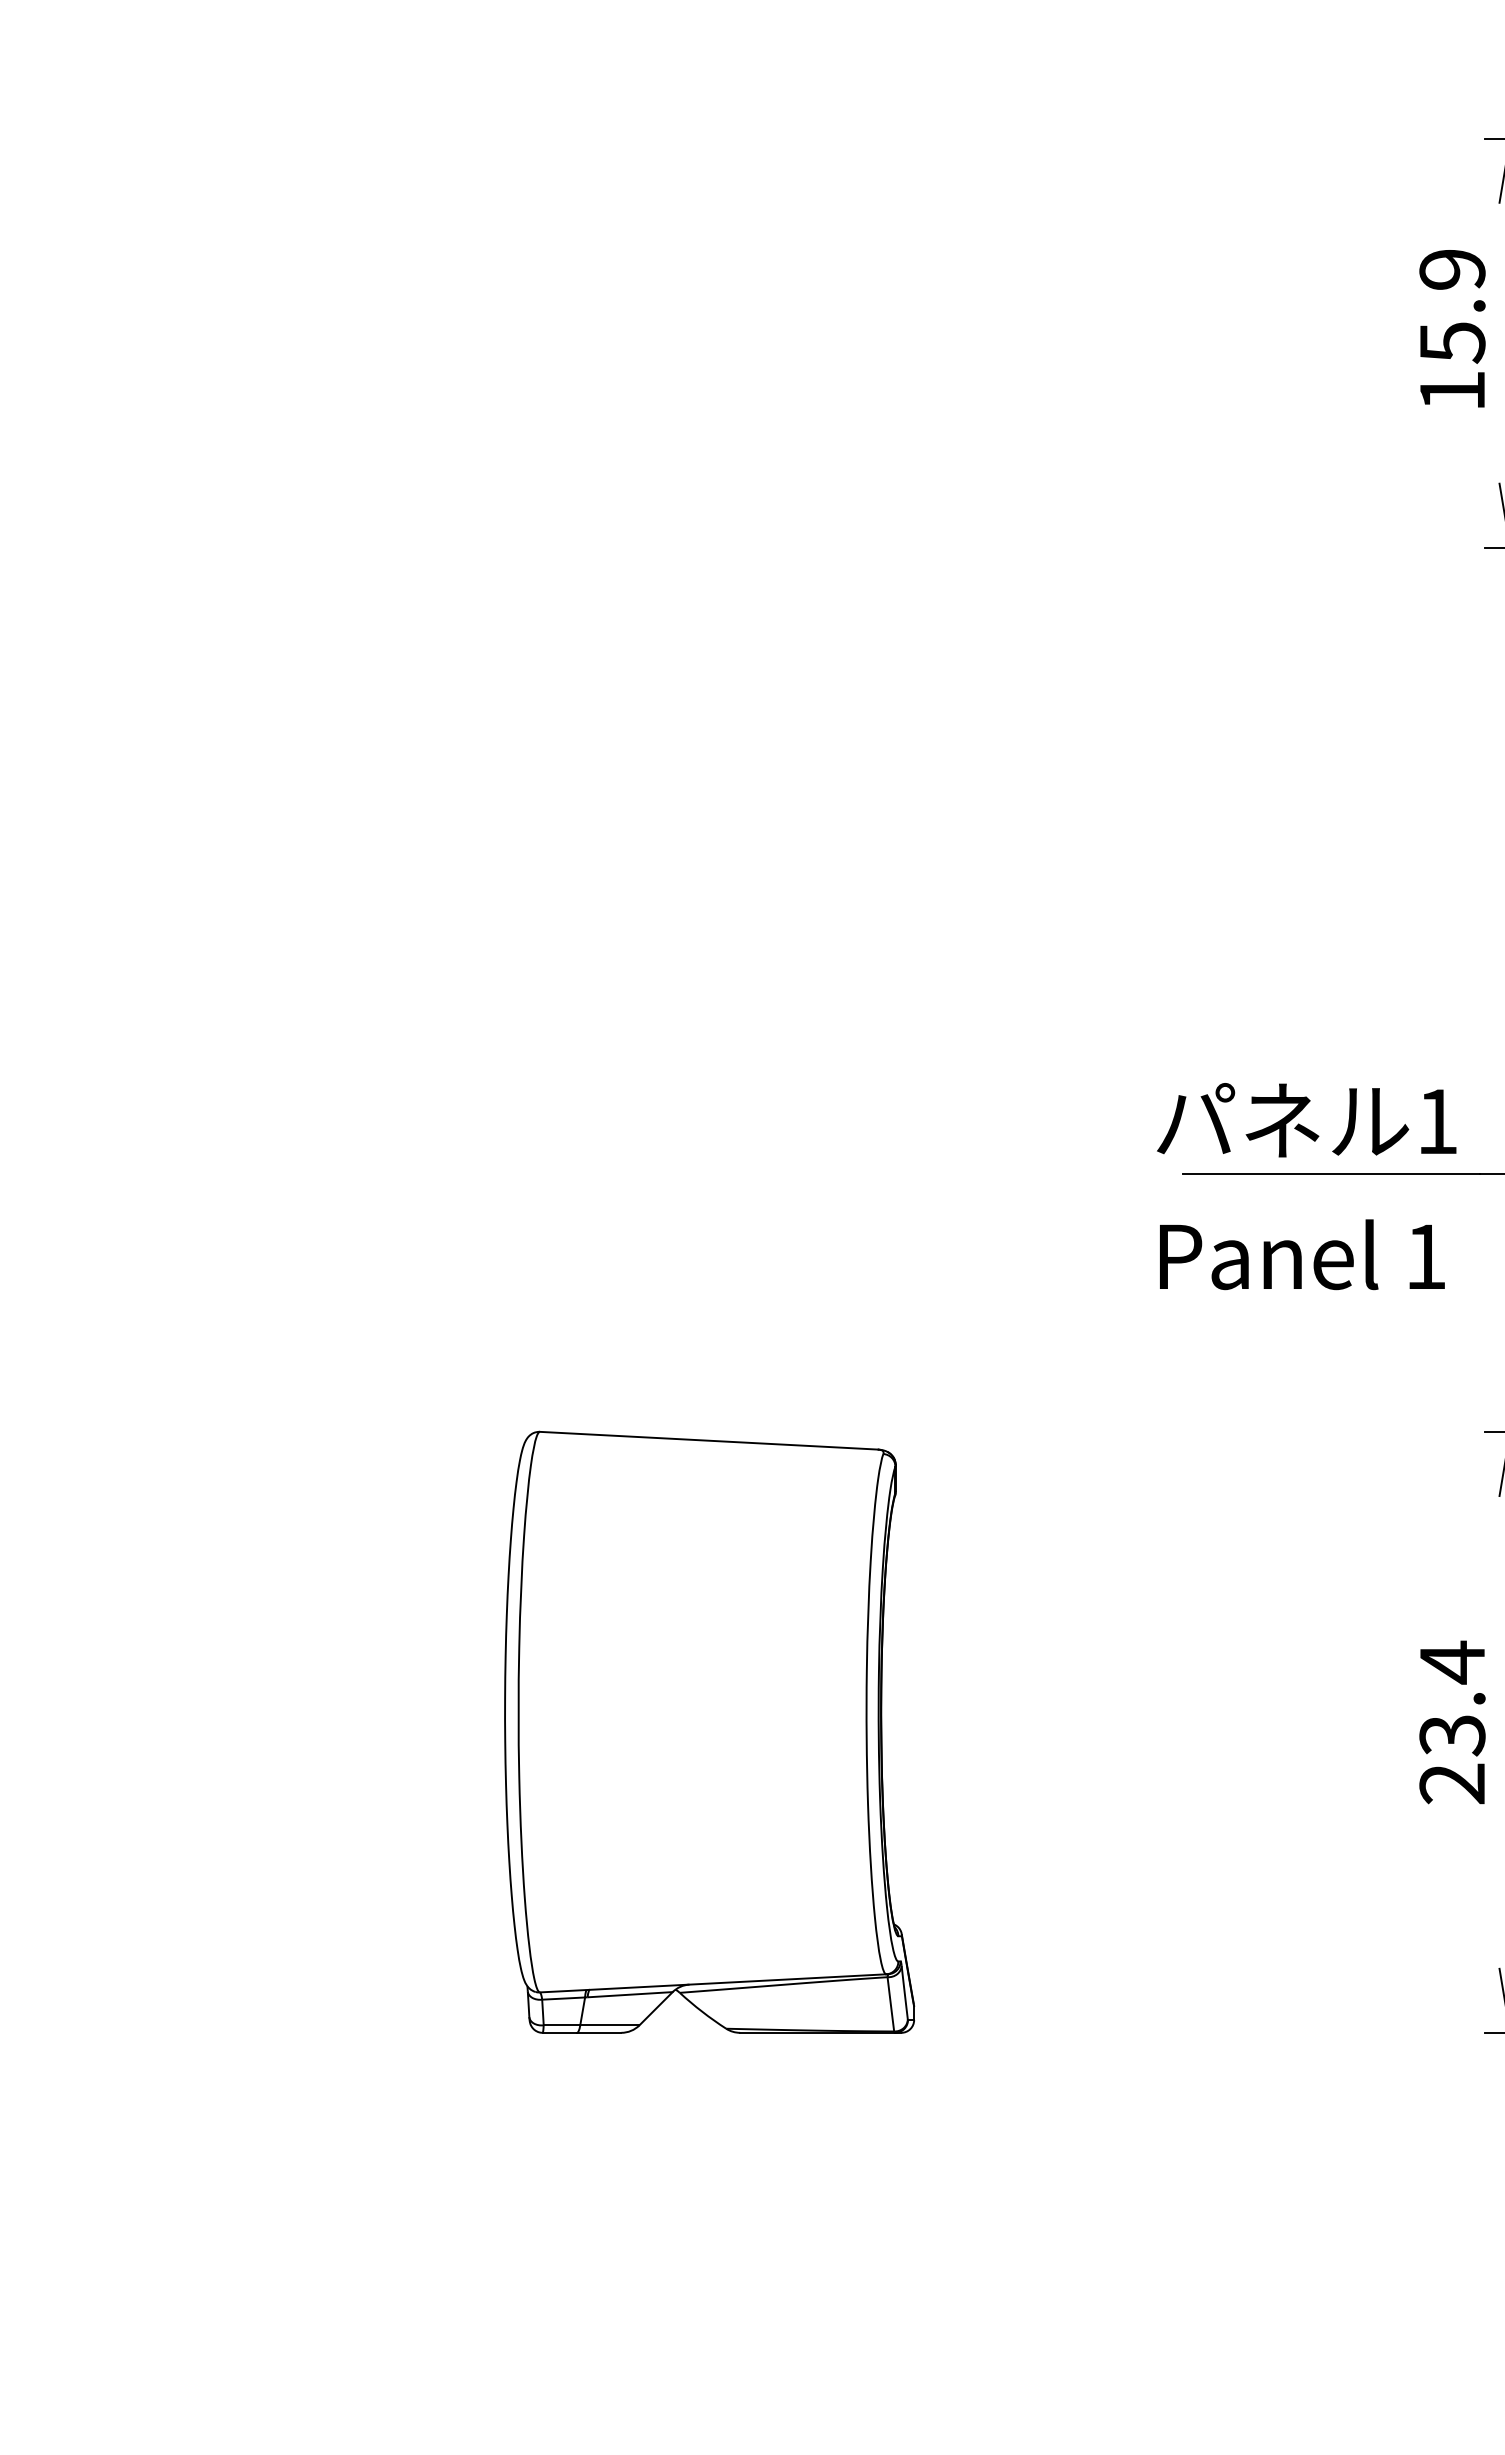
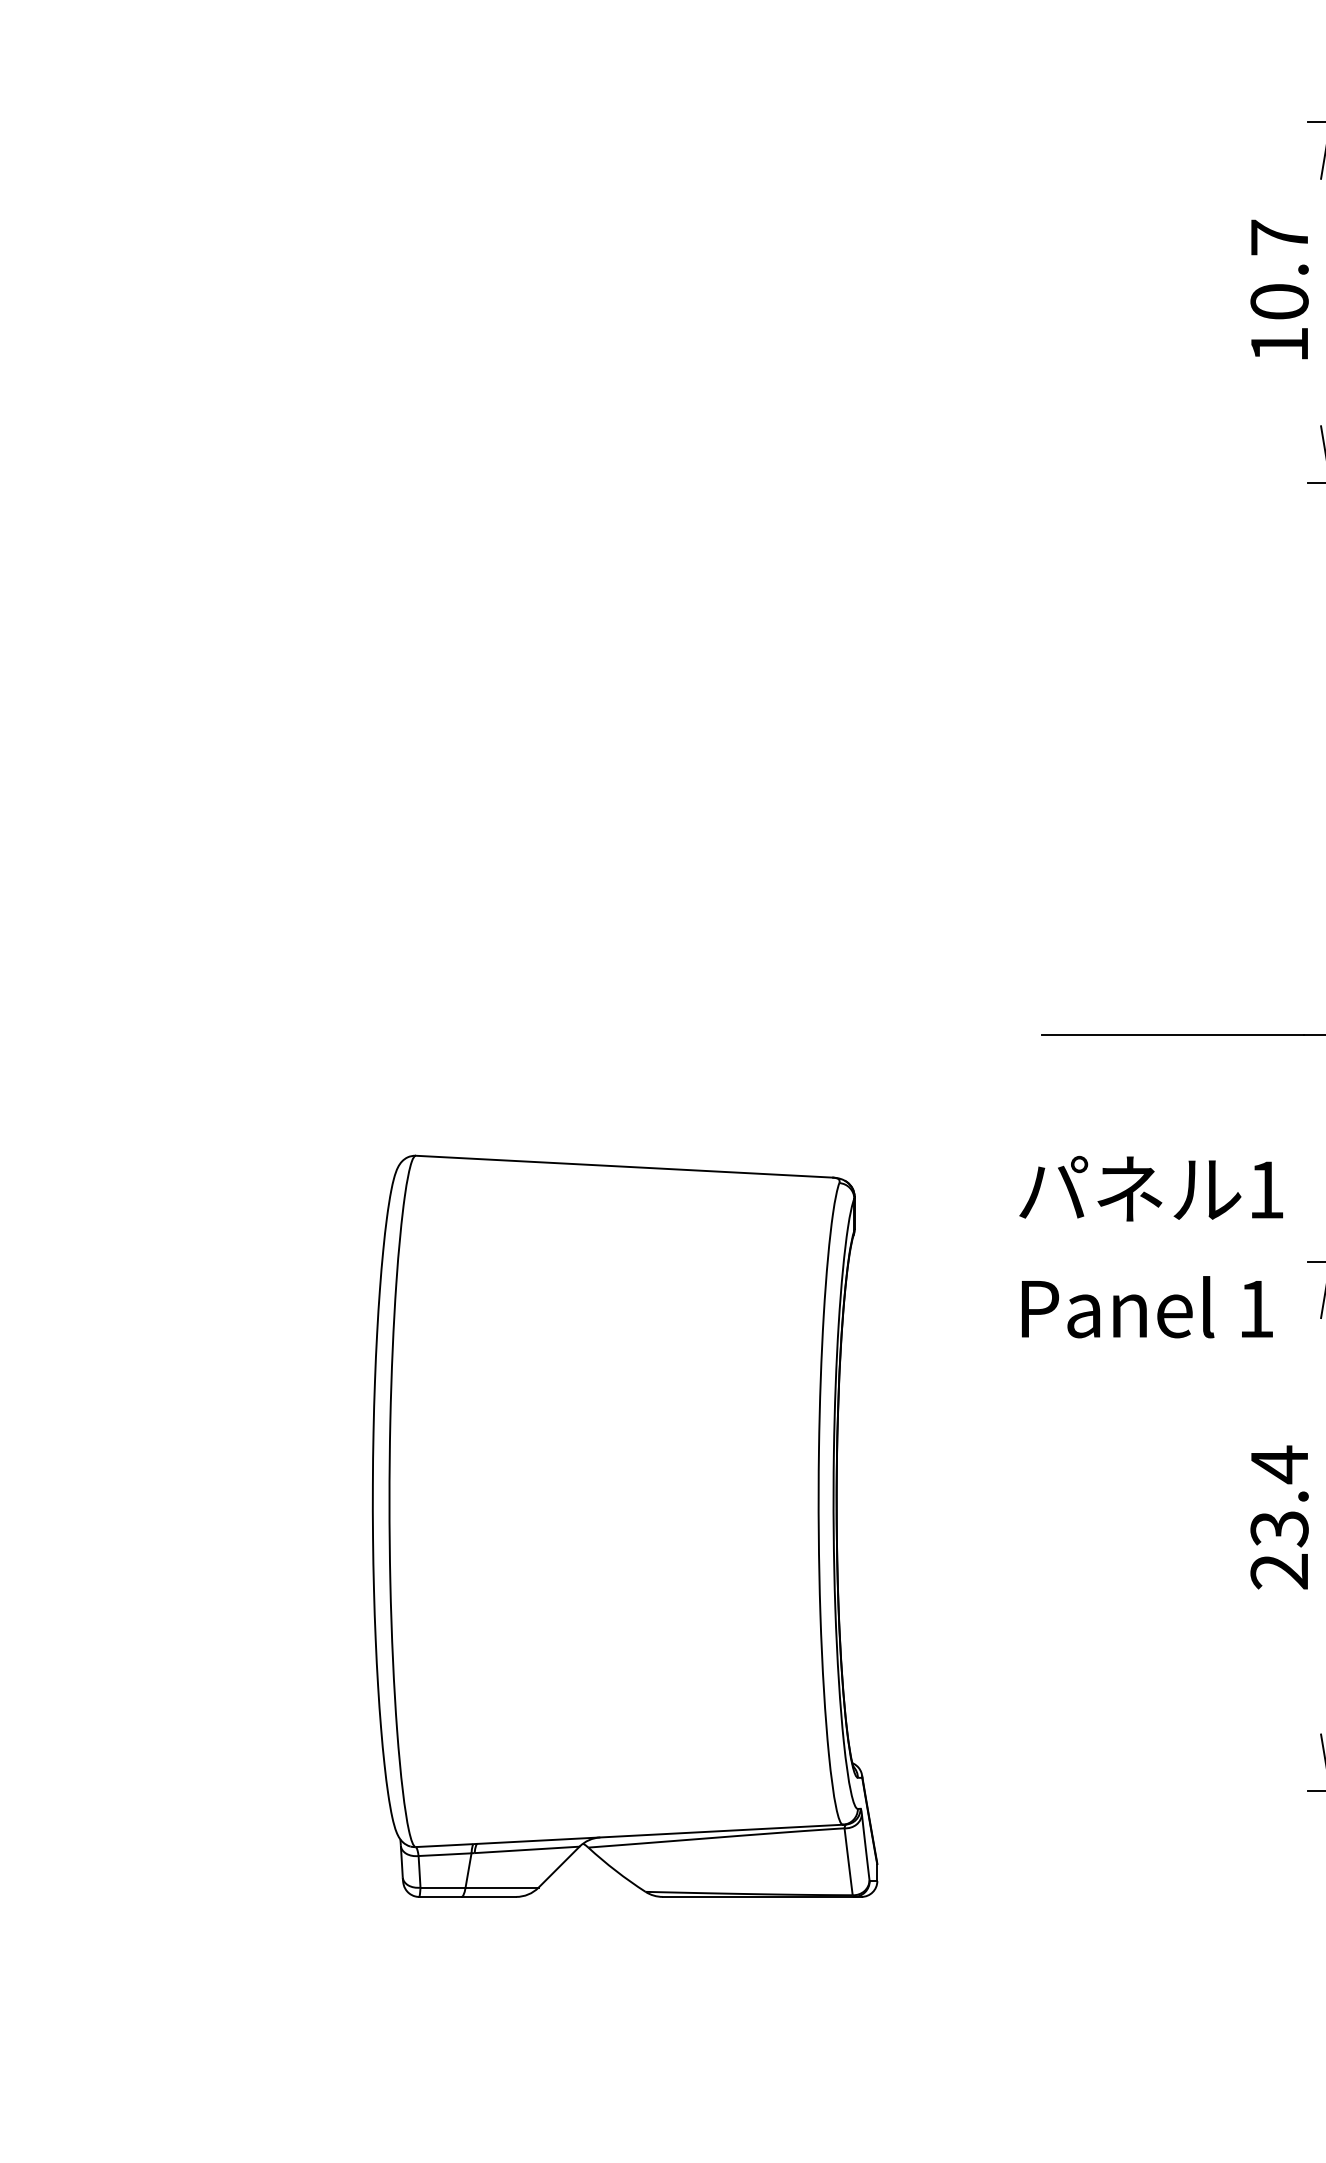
text: (1452, 306) -> (1279, 270), 15.9 -> 10.7
text: (1306, 1186) -> (1151, 1247), moved
part: (709, 1731) -> (625, 1525), size x1.4

